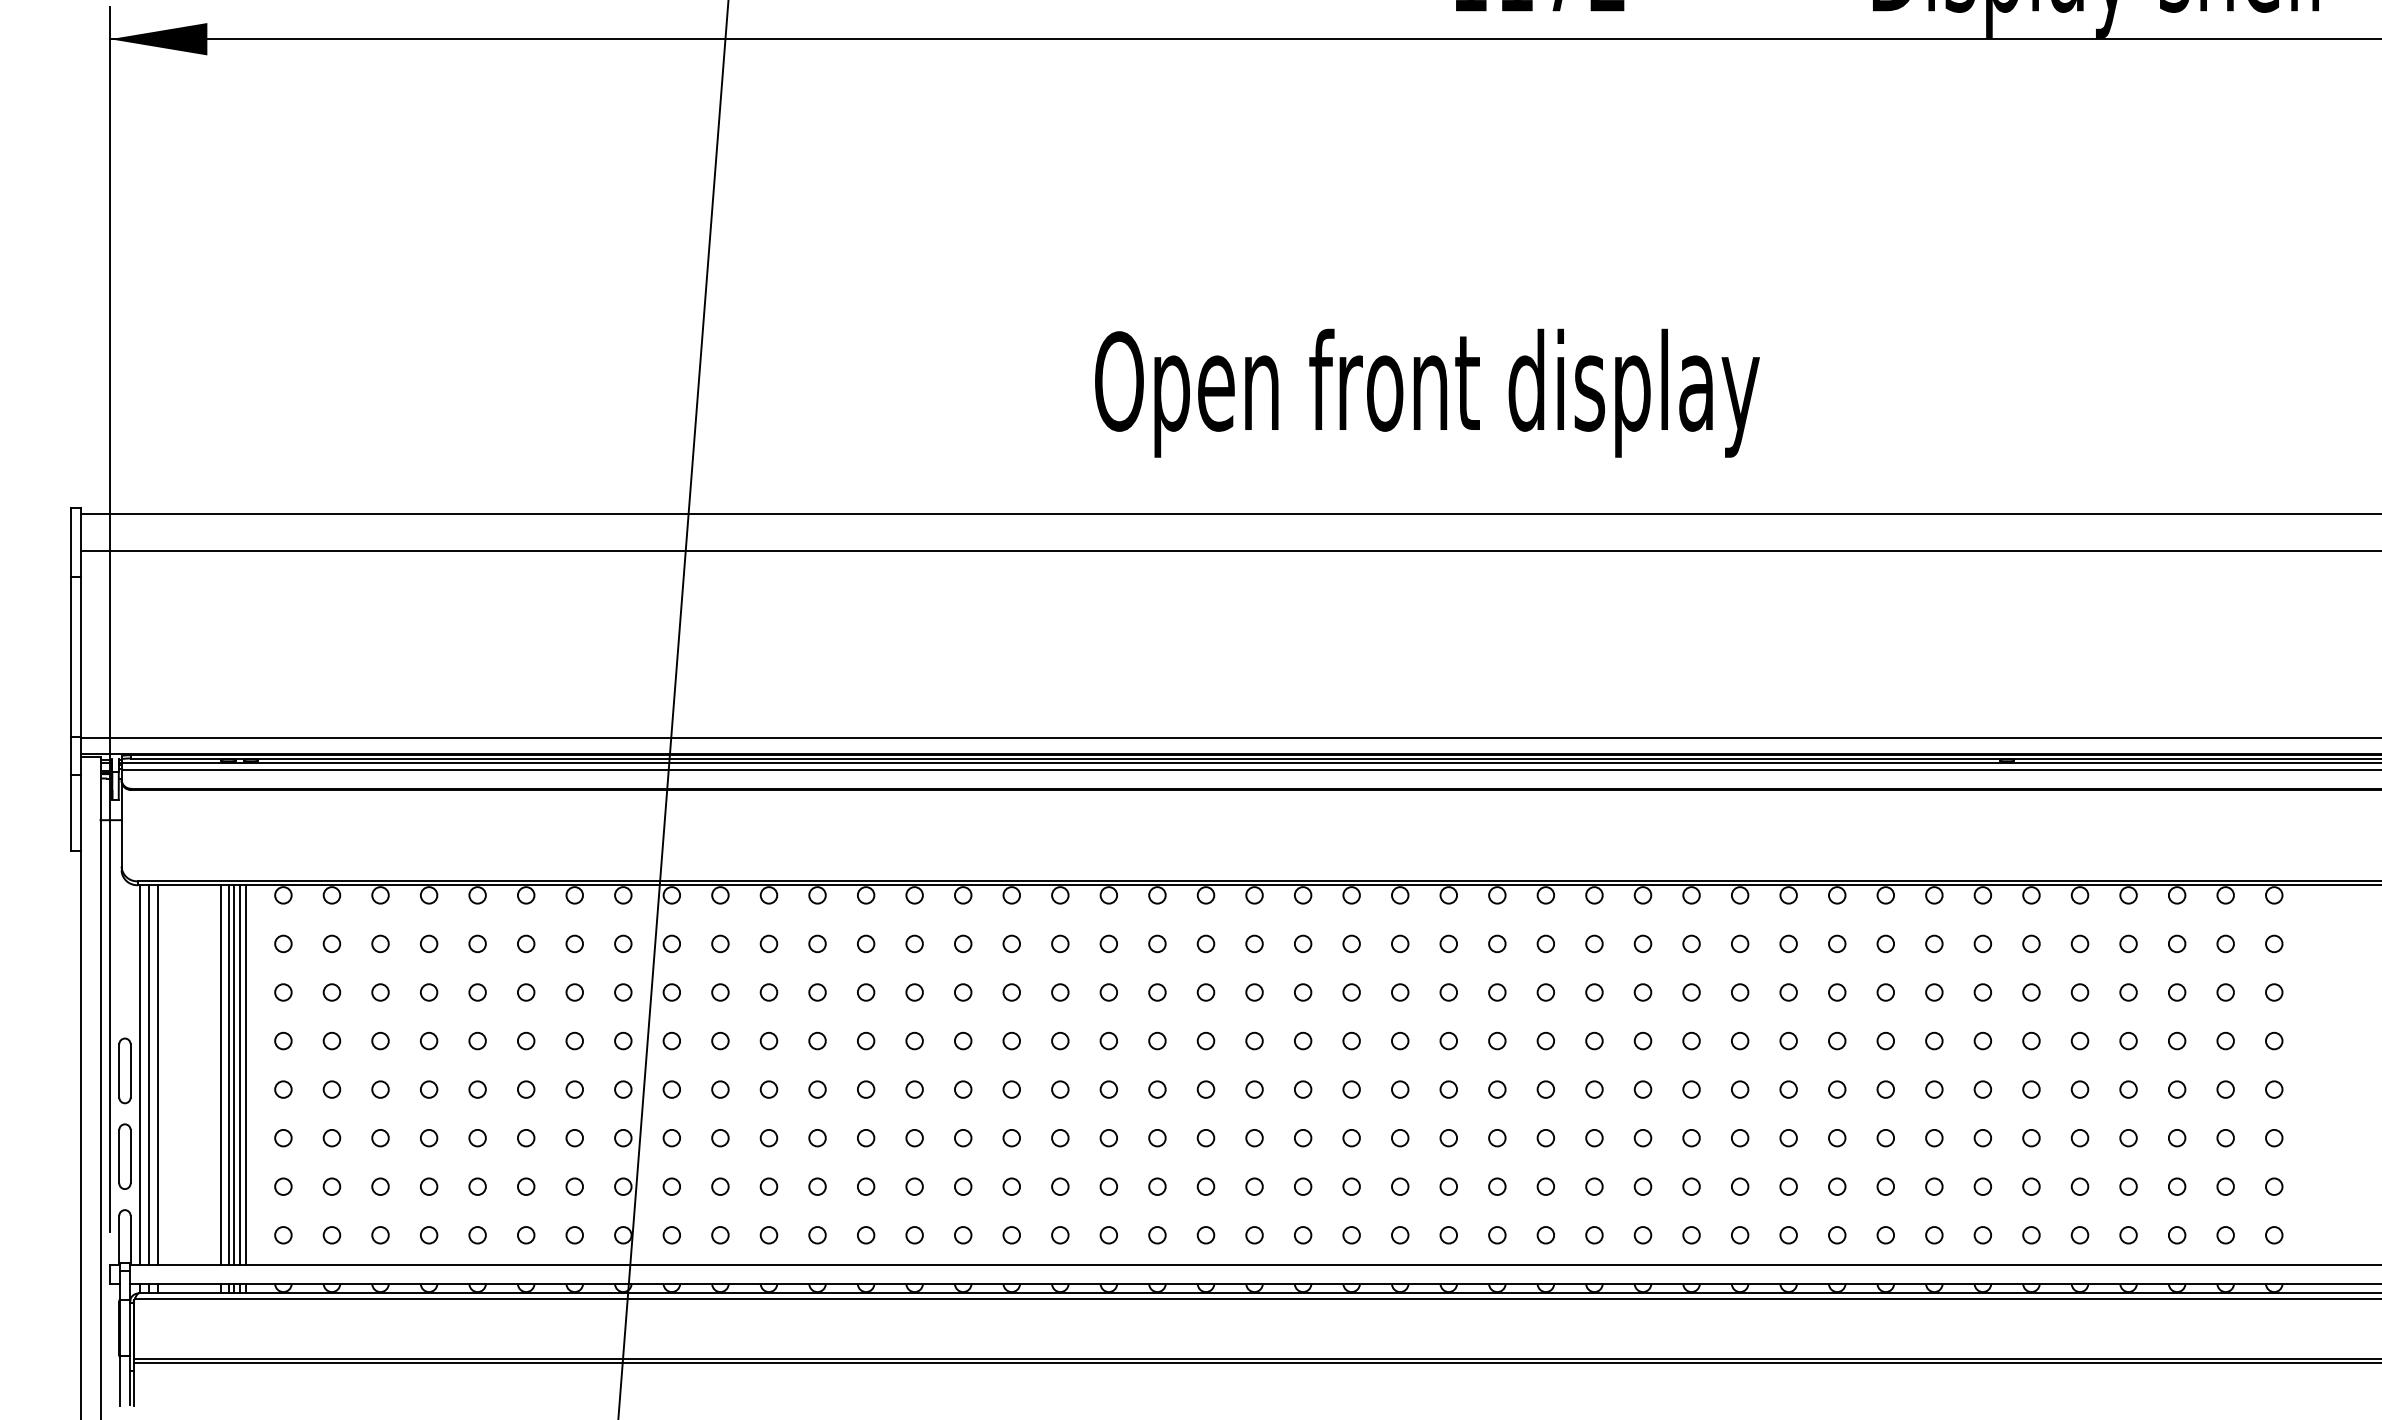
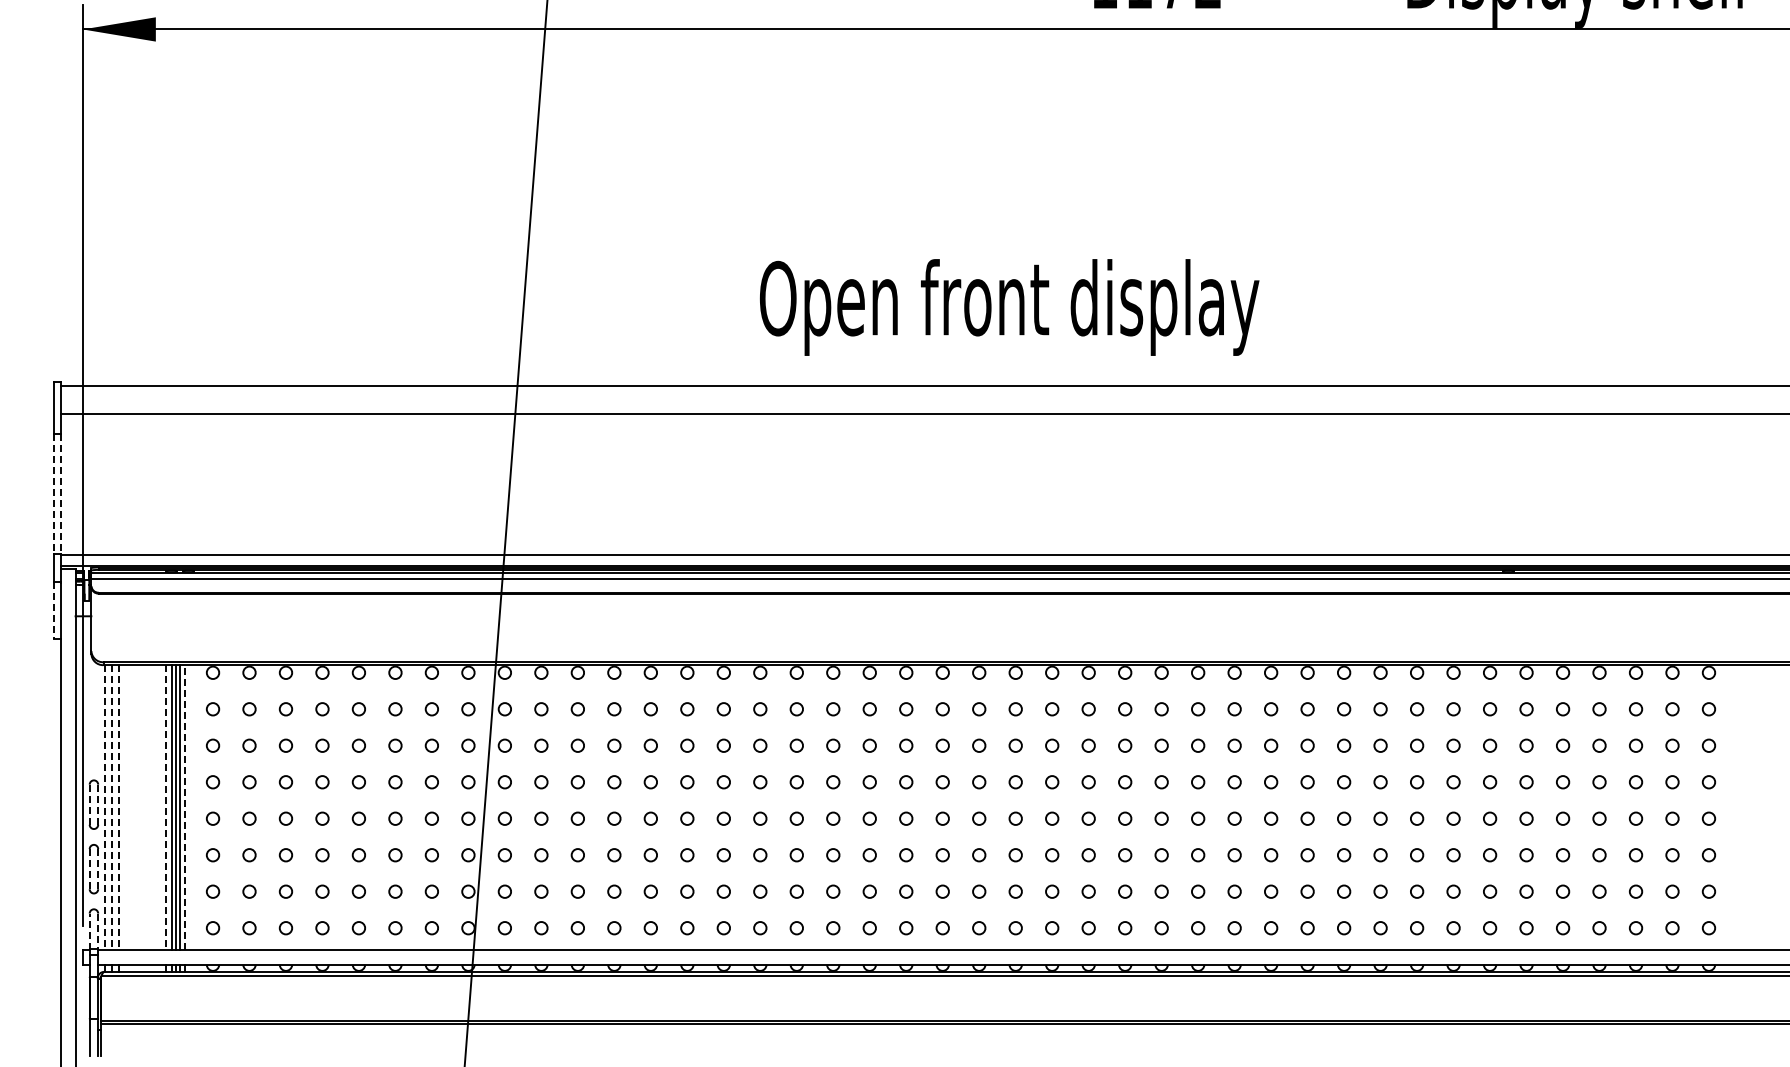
text: (1427, 393) -> (1009, 307), moved
line: (71, 658) -> (53, 494), solid -> dashed
line: (80, 658) -> (60, 494), solid -> dashed
line: (71, 812) -> (53, 610), solid -> dashed
line: (119, 1070) -> (89, 804), solid -> dashed
line: (131, 1071) -> (98, 805), solid -> dashed
line: (140, 1074) -> (105, 807), solid -> dashed
line: (149, 1074) -> (112, 807), solid -> dashed
line: (157, 1074) -> (118, 807), solid -> dashed
line: (221, 1074) -> (166, 807), solid -> dashed
line: (246, 1074) -> (185, 807), solid -> dashed
line: (119, 1155) -> (89, 868), solid -> dashed
line: (131, 1157) -> (98, 869), solid -> dashed
line: (119, 1239) -> (89, 931), solid -> dashed
line: (131, 1240) -> (98, 932), solid -> dashed

